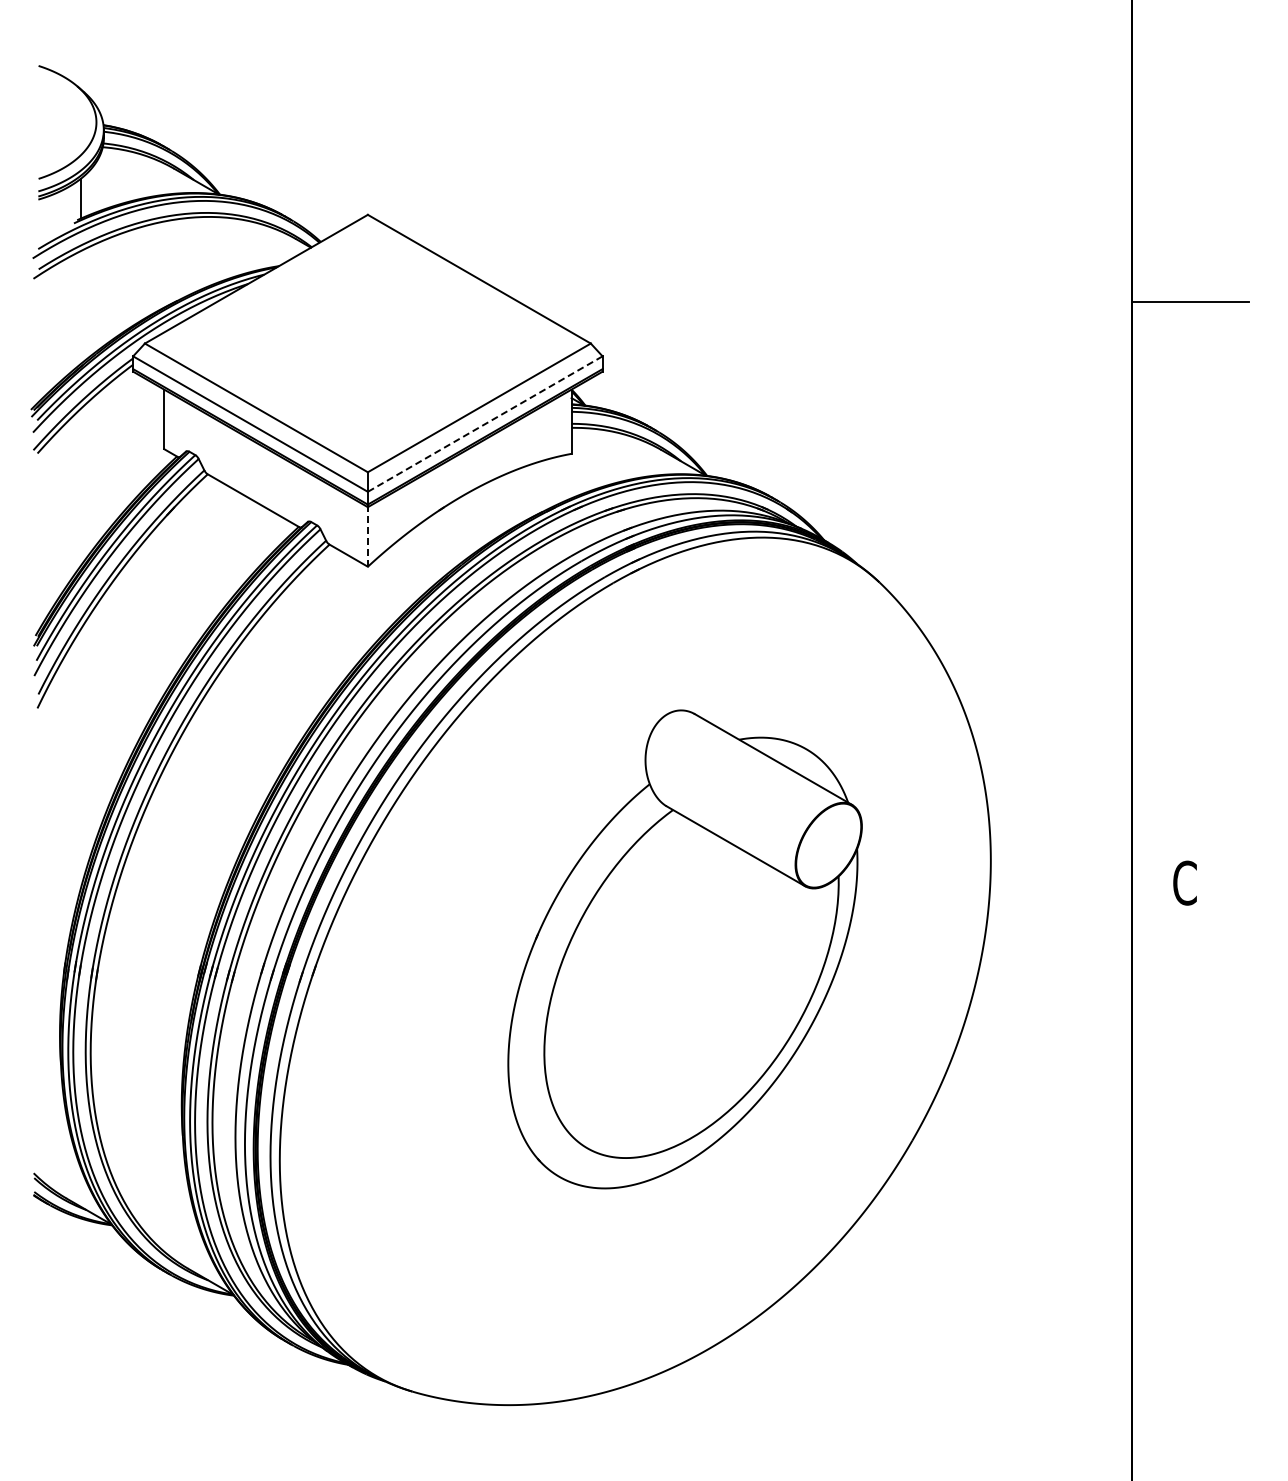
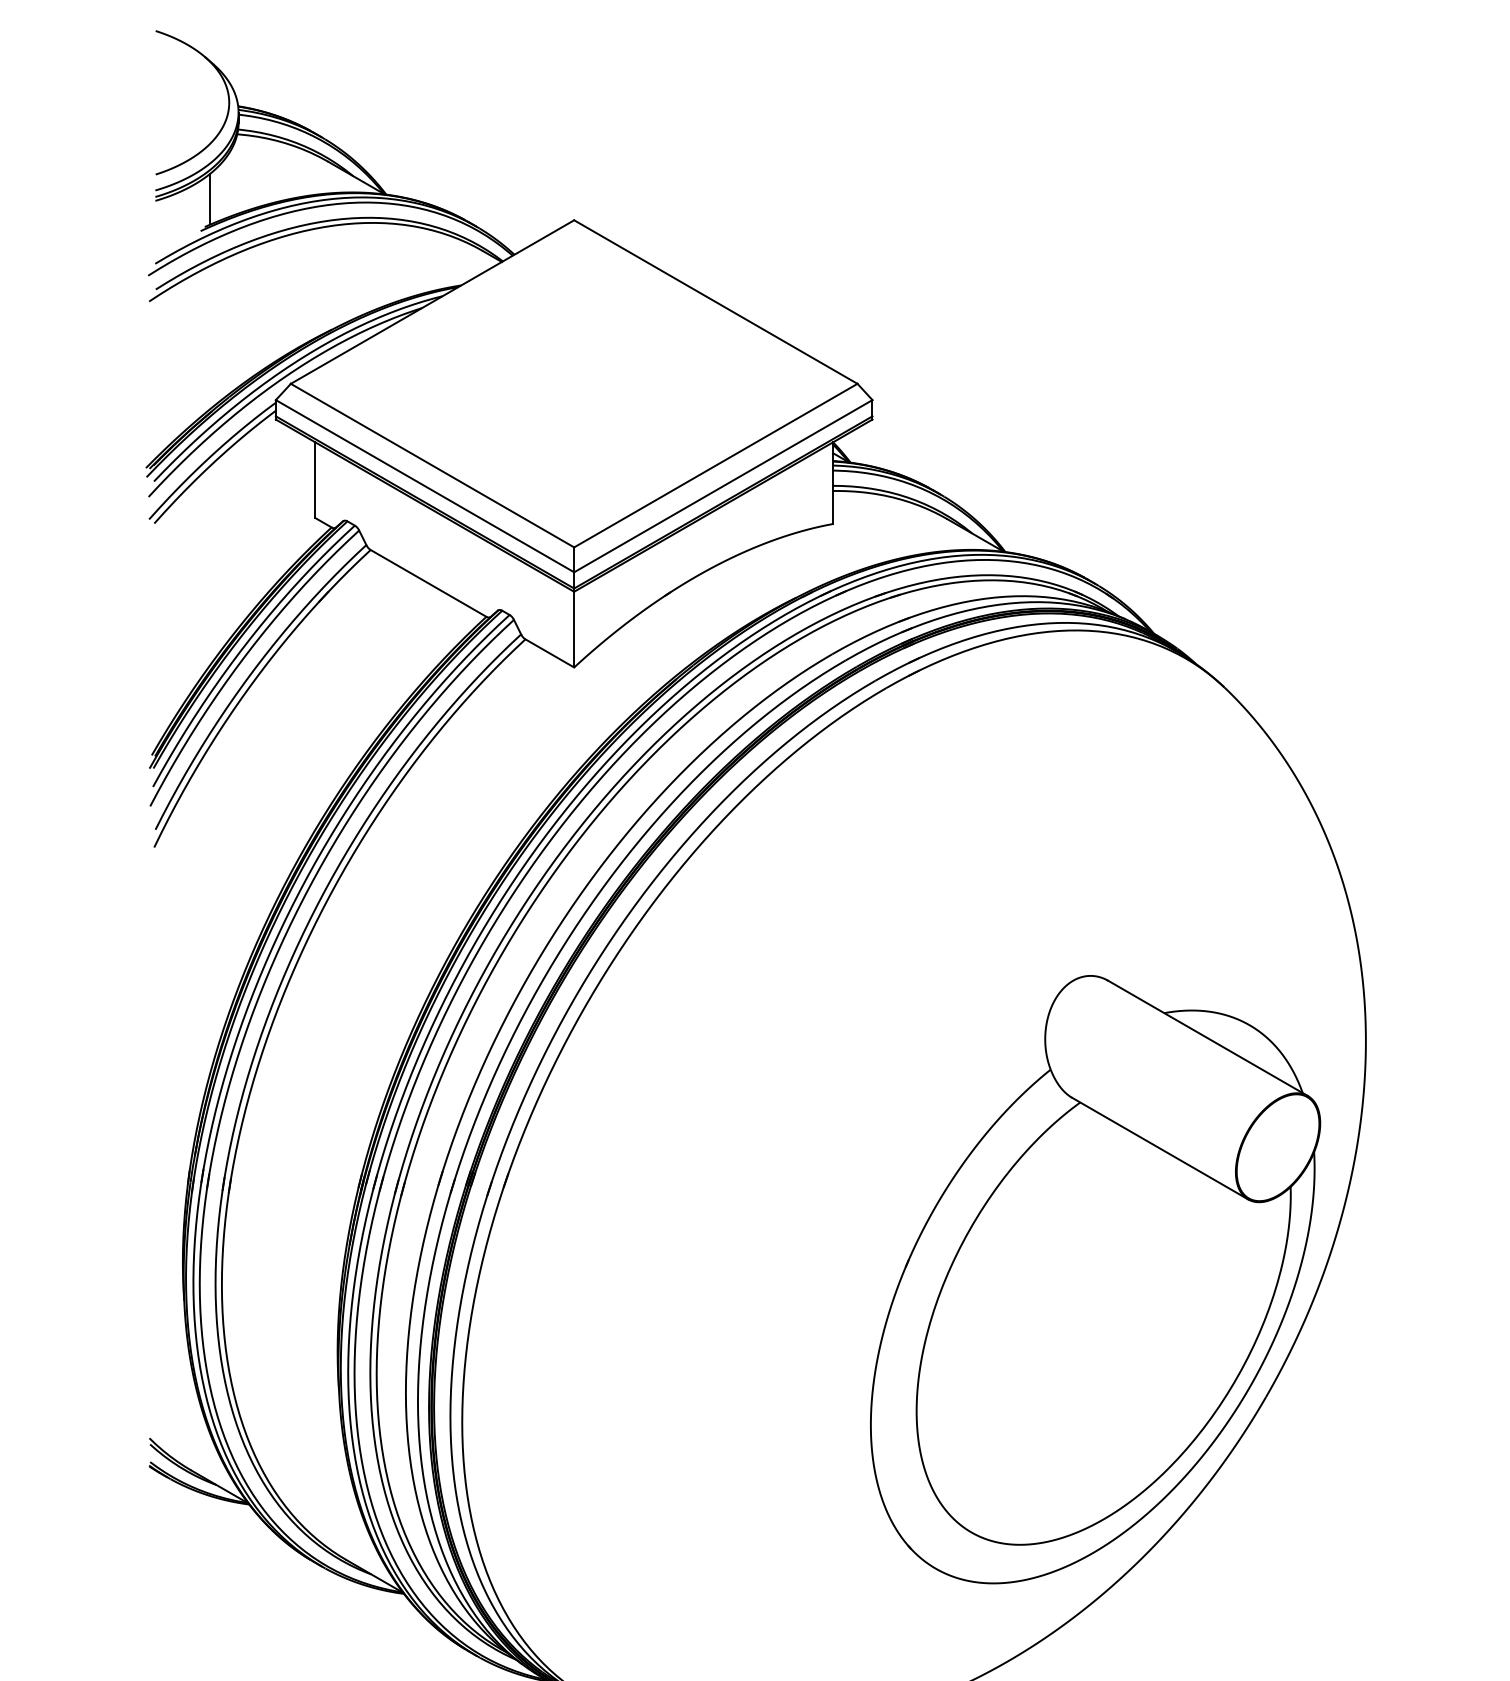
line: (485, 424) -> (723, 486), dashed -> solid
line: (367, 536) -> (573, 629), dashed -> solid
part: (684, 949) -> (1094, 1279), moved

